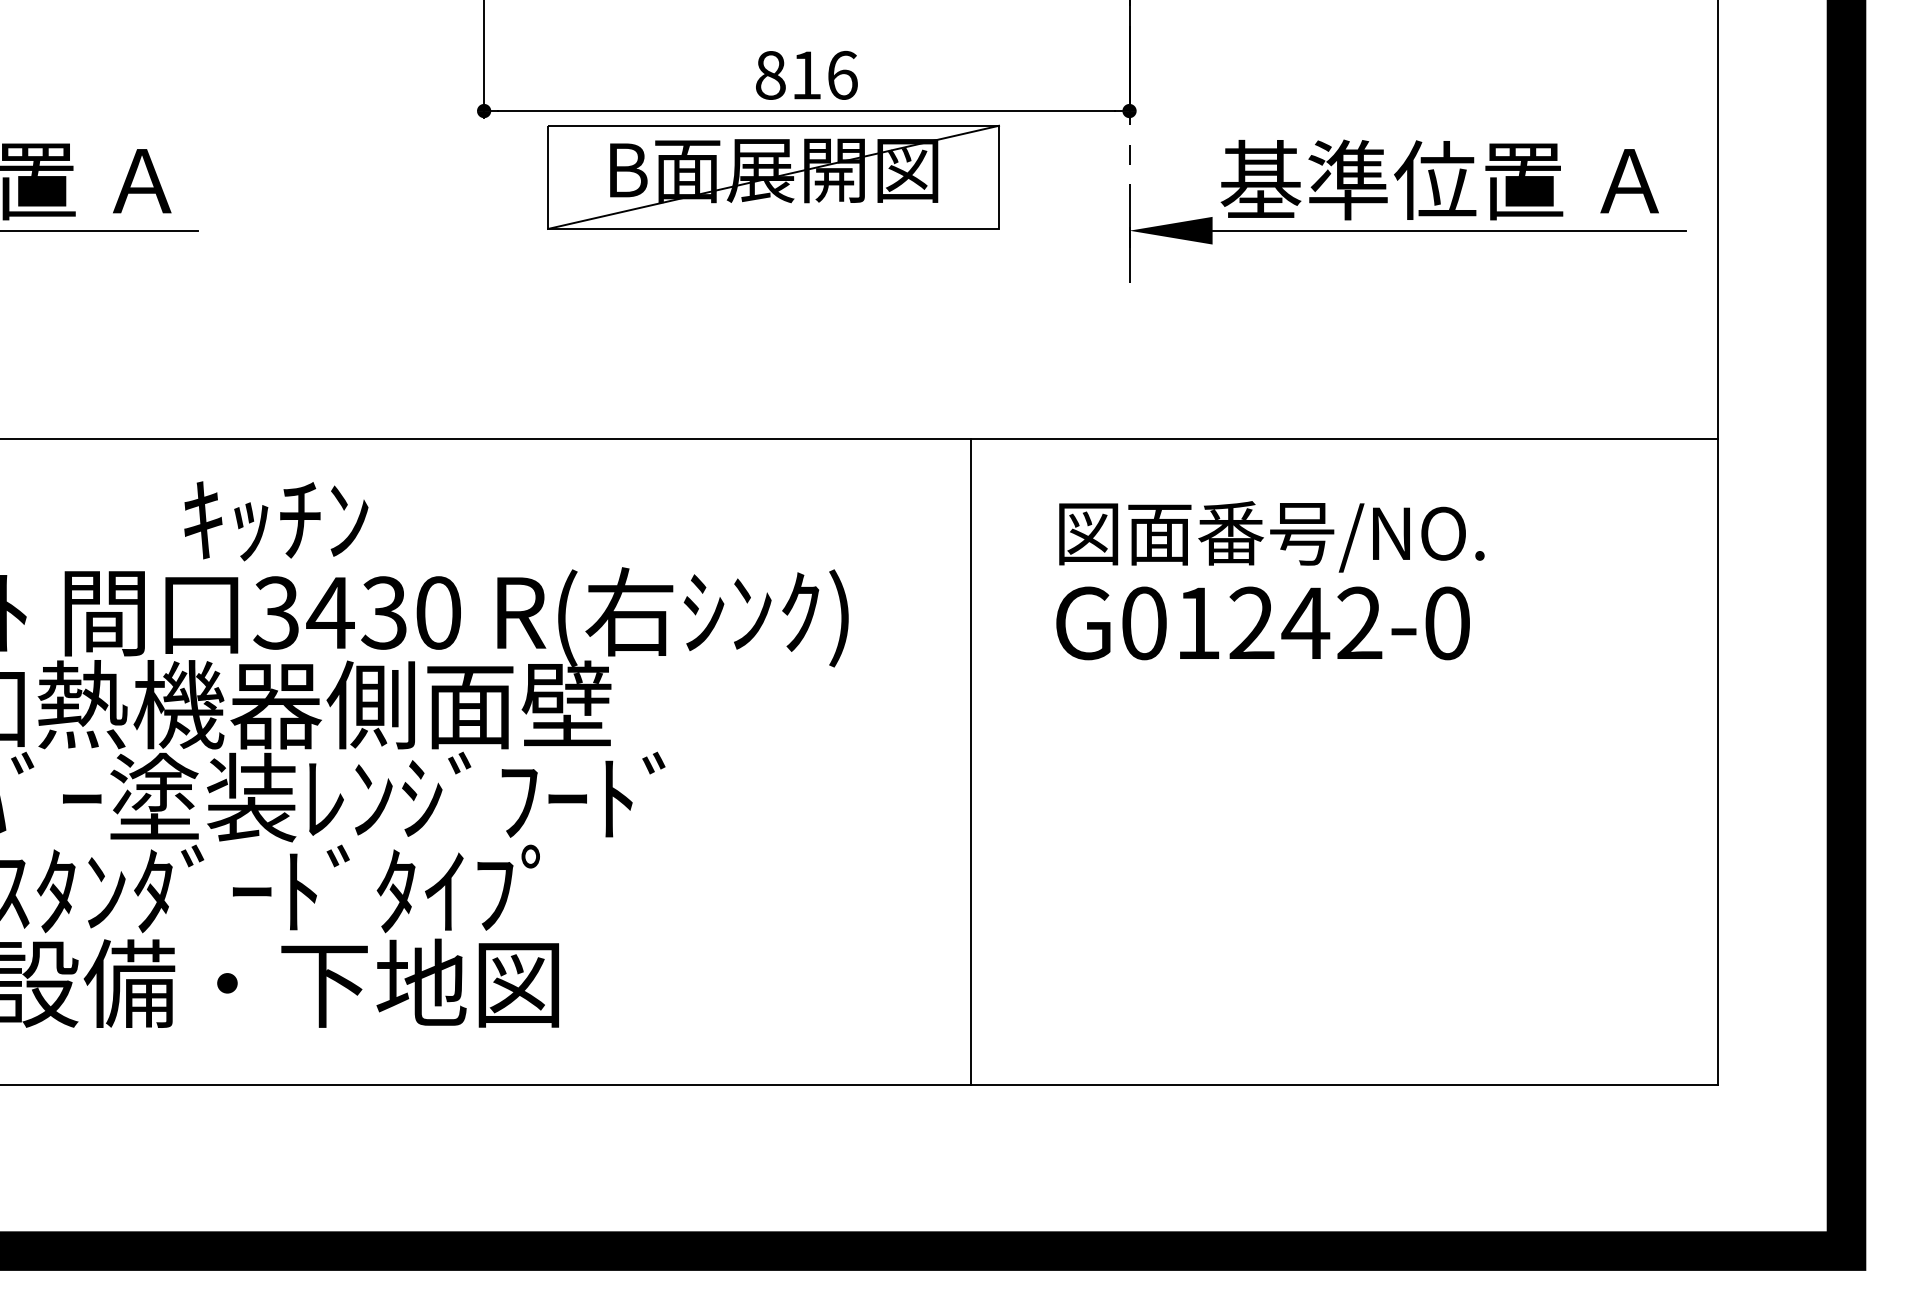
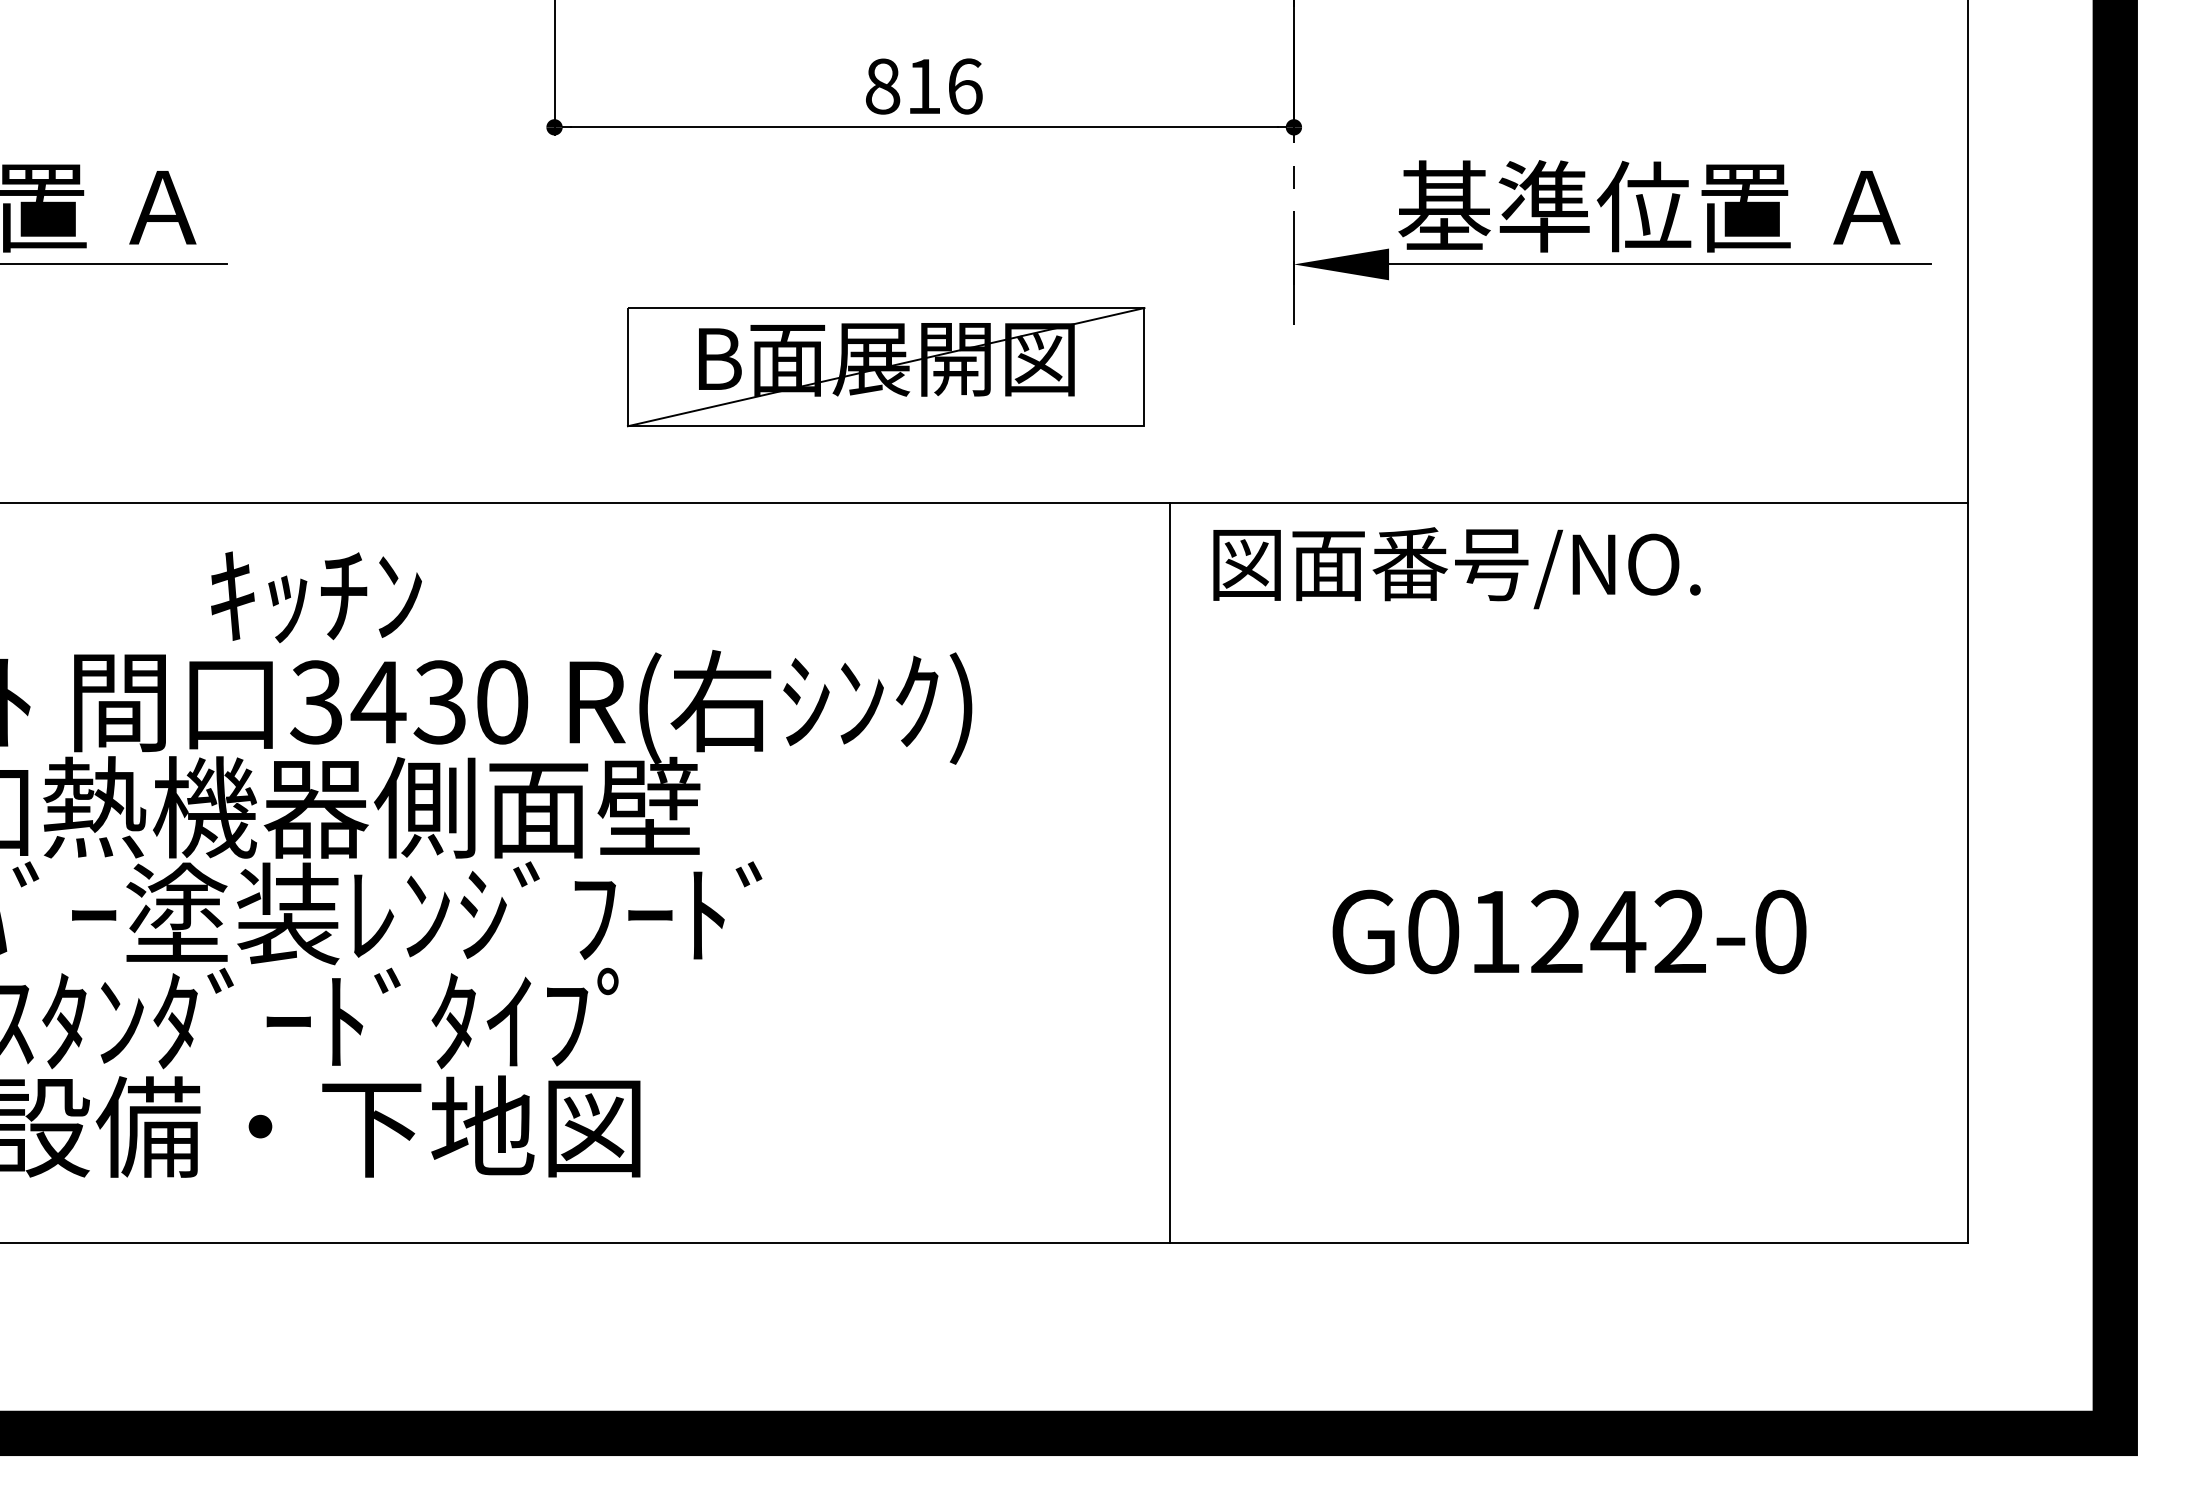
part: (773, 176) -> (886, 366), moved
text: (1271, 536) -> (1456, 567), moved
text: (1262, 623) -> (1568, 932), moved
line: (970, 761) -> (1170, 872), moved

